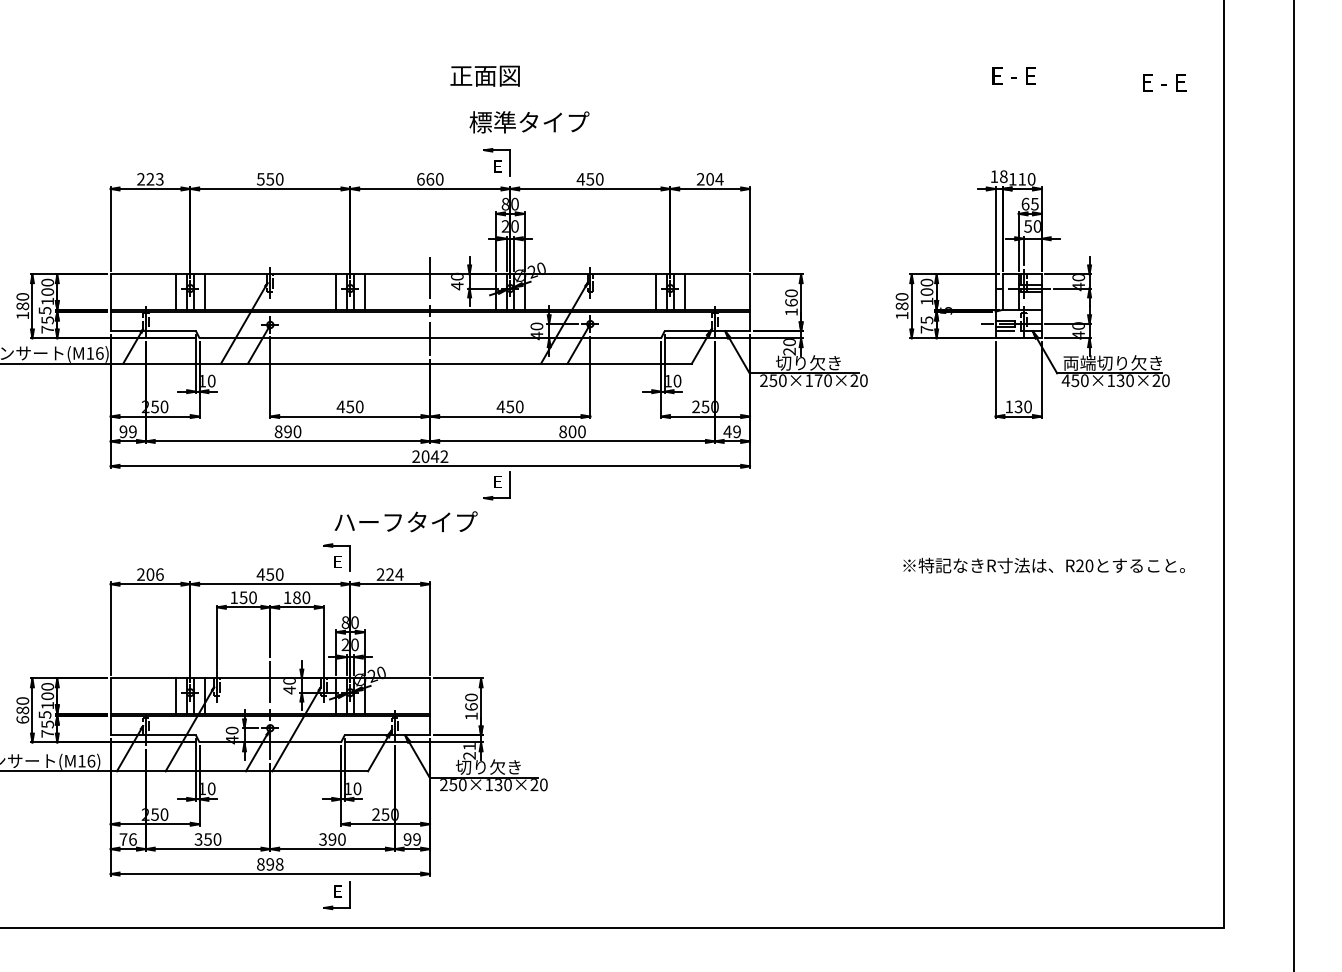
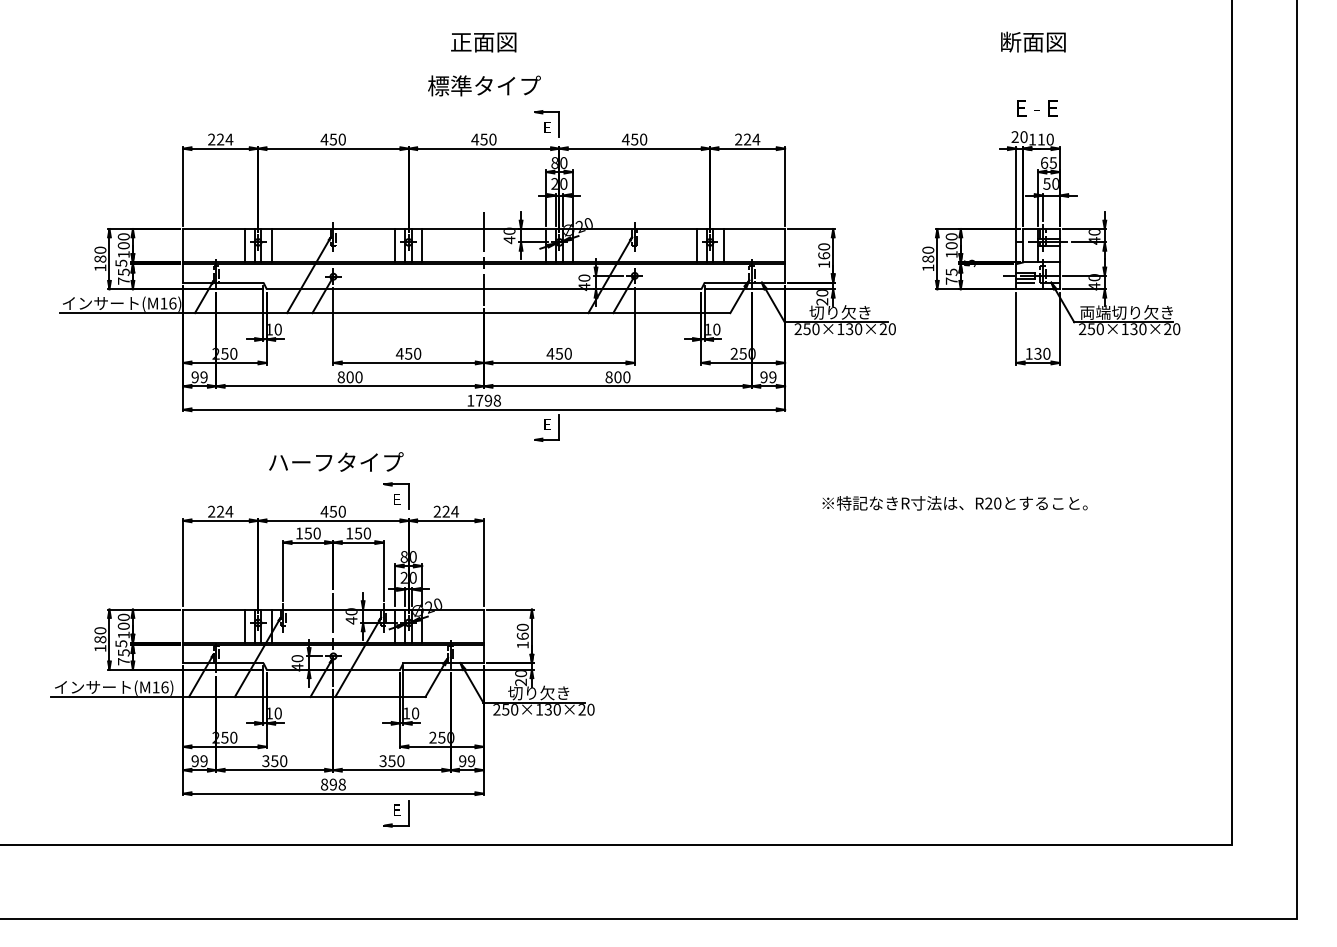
text: (1013, 75) -> (1033, 41), E - E -> 断面図
text: (484, 76) -> (483, 42), moved
text: (1164, 82) -> (1037, 108), moved
text: (529, 121) -> (484, 85), moved
text: (998, 176) -> (1019, 136), 18 -> 20
text: (159, 179) -> (229, 139), 223 -> 224
text: (260, 179) -> (324, 139), 550 -> 450
text: (425, 179) -> (479, 139), 660 -> 450
text: (710, 179) -> (747, 139), 204 -> 224
text: (1065, 379) -> (1082, 328), 450×130×20 -> 250×130×20
text: (818, 381) -> (849, 329), 250×170×20 -> 250×130×20
text: (287, 432) -> (349, 377), 890 -> 800
text: (727, 432) -> (763, 377), 49 -> 99
text: (429, 456) -> (483, 400), 2042 -> 1798
text: (406, 521) -> (336, 461), moved
text: (1043, 565) -> (954, 503), moved
text: (155, 574) -> (225, 511), 206 -> 224
text: (296, 597) -> (358, 533), 180 -> 150
text: (22, 718) -> (100, 647), 680 -> 180
text: (470, 747) -> (521, 674), 21 -> 20
text: (128, 839) -> (199, 761), 76 -> 99
text: (331, 839) -> (391, 761), 390 -> 350

